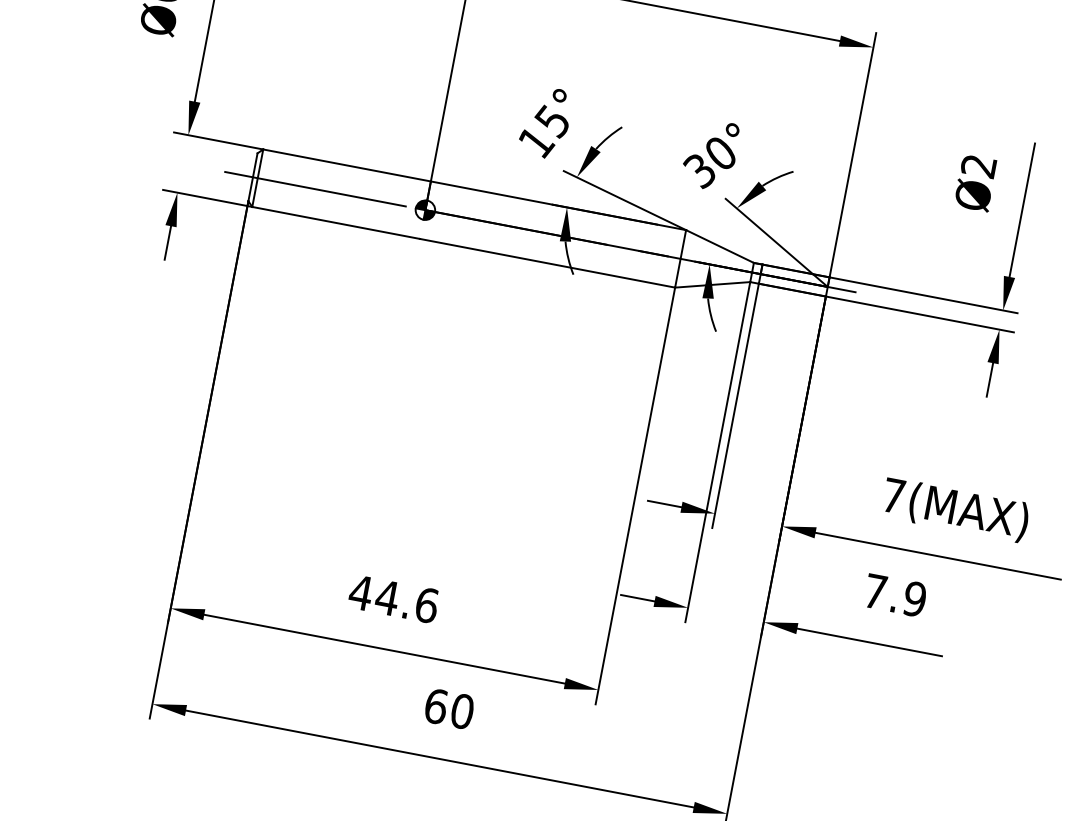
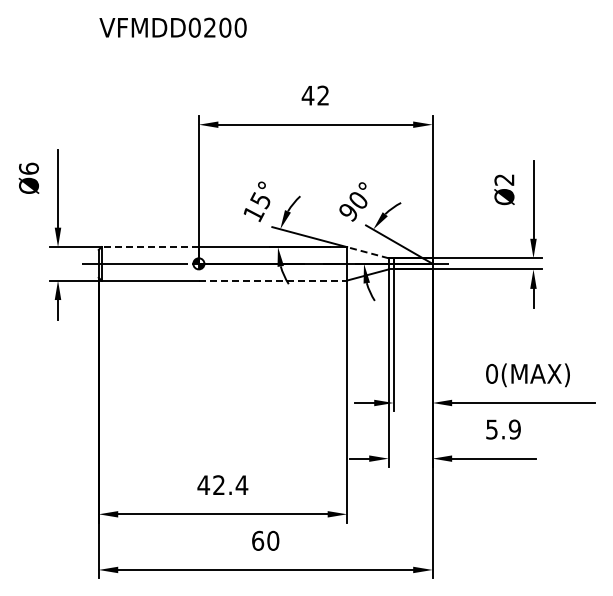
line: (347, 166) -> (150, 247), solid -> dashed
text: (698, 170) -> (347, 212), 30° -> 90°
line: (719, 246) -> (367, 252), solid -> dashed
line: (548, 263) -> (273, 280), solid -> dashed
text: (894, 495) -> (492, 373), 7(MAX) -> 0(MAX)
text: (874, 591) -> (491, 429), 7.9 -> 5.9
text: (407, 602) -> (230, 485), 44.6 -> 42.4

